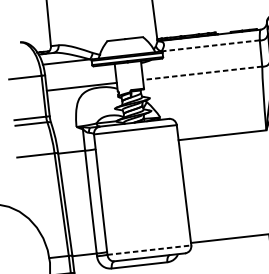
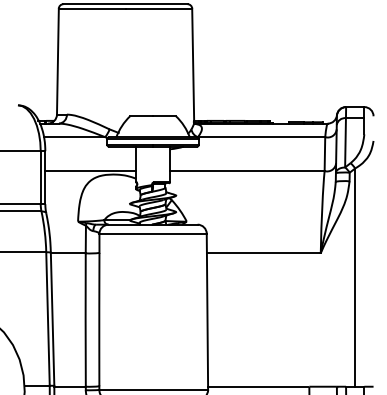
line: (210, 46) -> (261, 137), dashed -> solid
line: (202, 73) -> (246, 171), dashed -> solid
line: (149, 249) -> (154, 389), dashed -> solid

